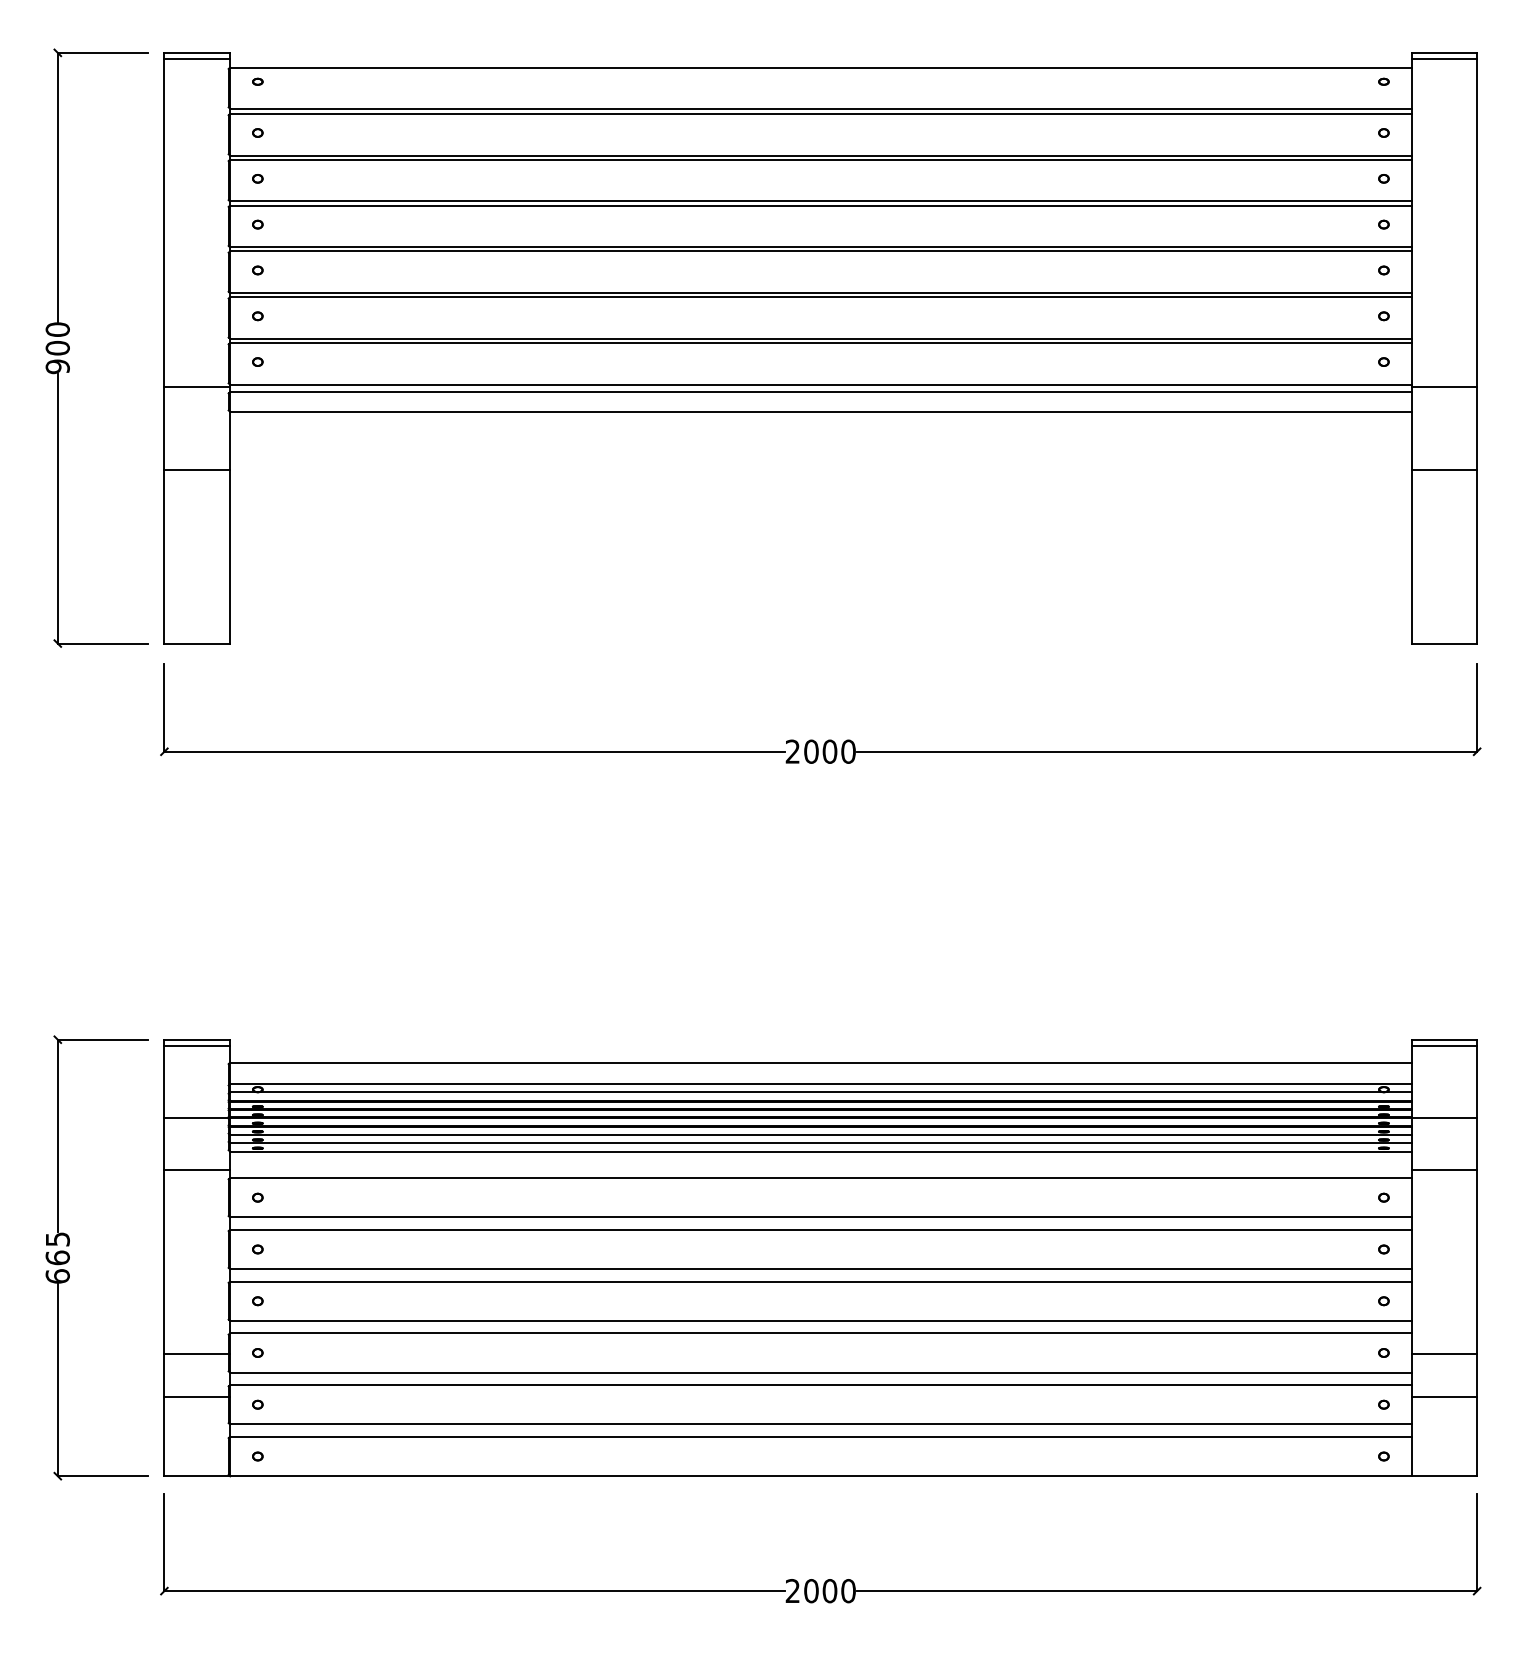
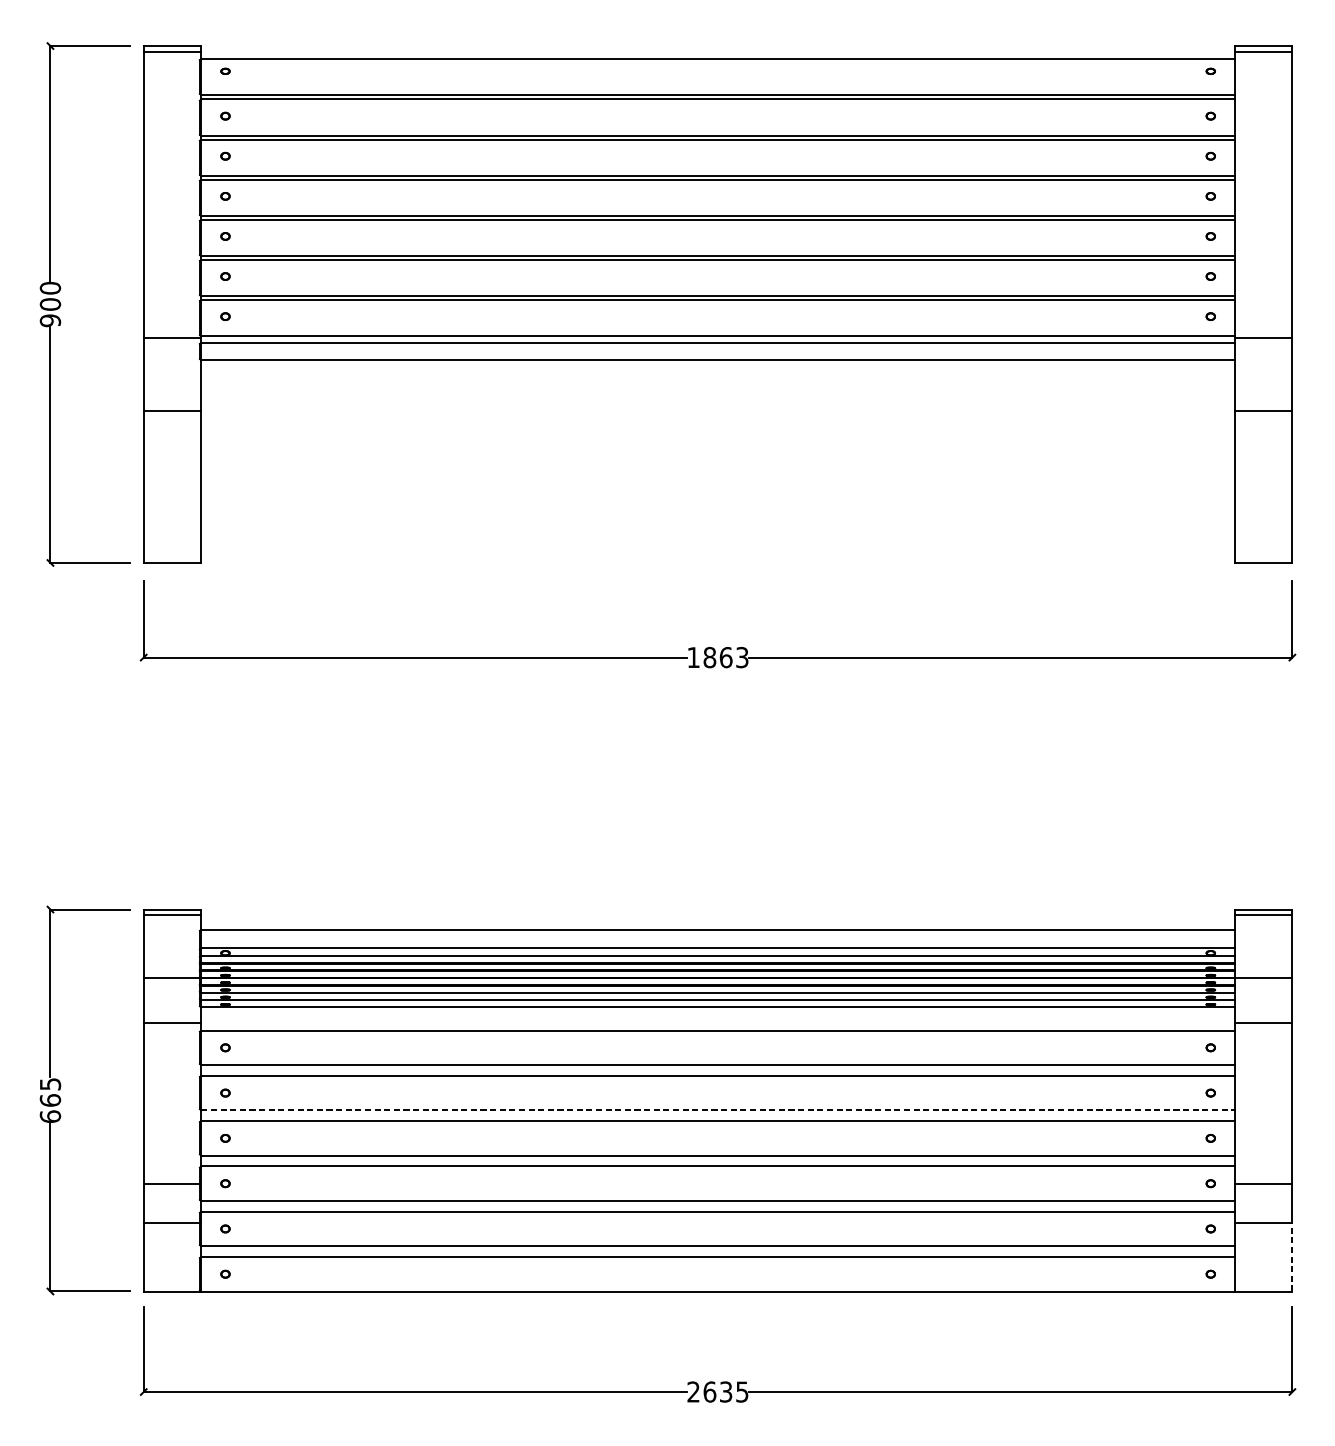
text: (820, 751) -> (717, 657), 2000 -> 1863
line: (820, 1269) -> (717, 1110), solid -> dashed
line: (1477, 1436) -> (1292, 1256), solid -> dashed
text: (829, 1591) -> (725, 1392), 2000 -> 2635

